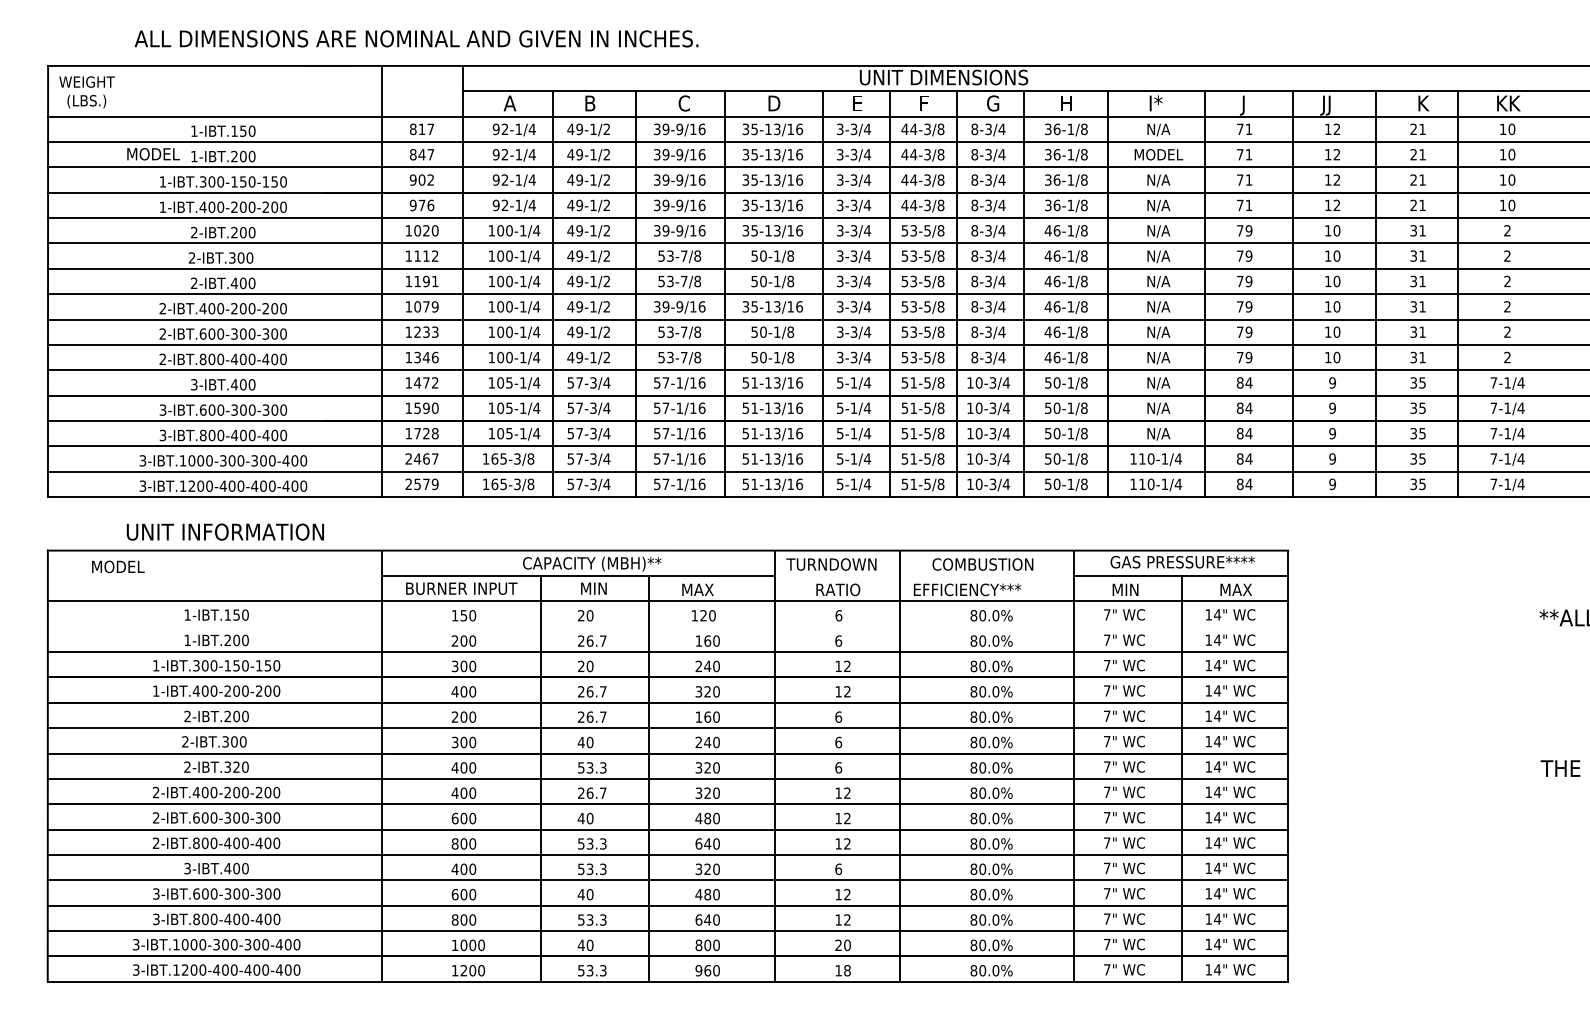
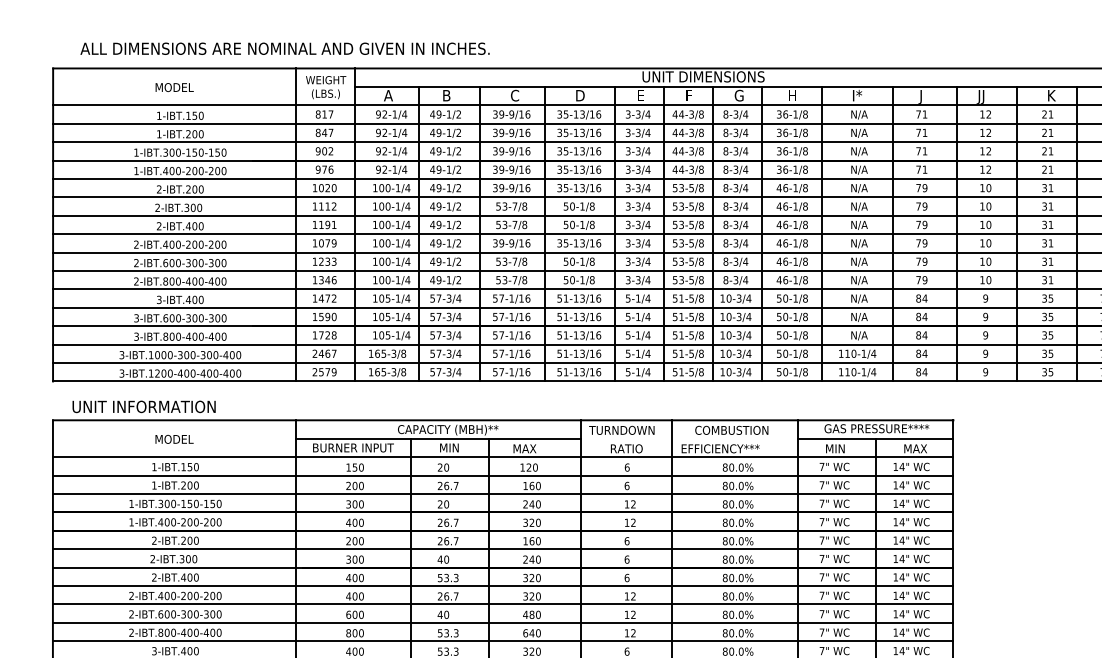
text: (416, 38) -> (285, 48), moved
text: (86, 92) -> (325, 87), moved
text: (153, 154) -> (174, 87), moved
text: (1158, 155) -> (859, 133), MODEL -> N/A
text: (224, 531) -> (143, 406), moved
text: (118, 566) -> (174, 439), moved
line: (667, 626) -> (502, 475), added
text: (232, 766) -> (187, 577), 2-IBT.320 -> 2-IBT.400

